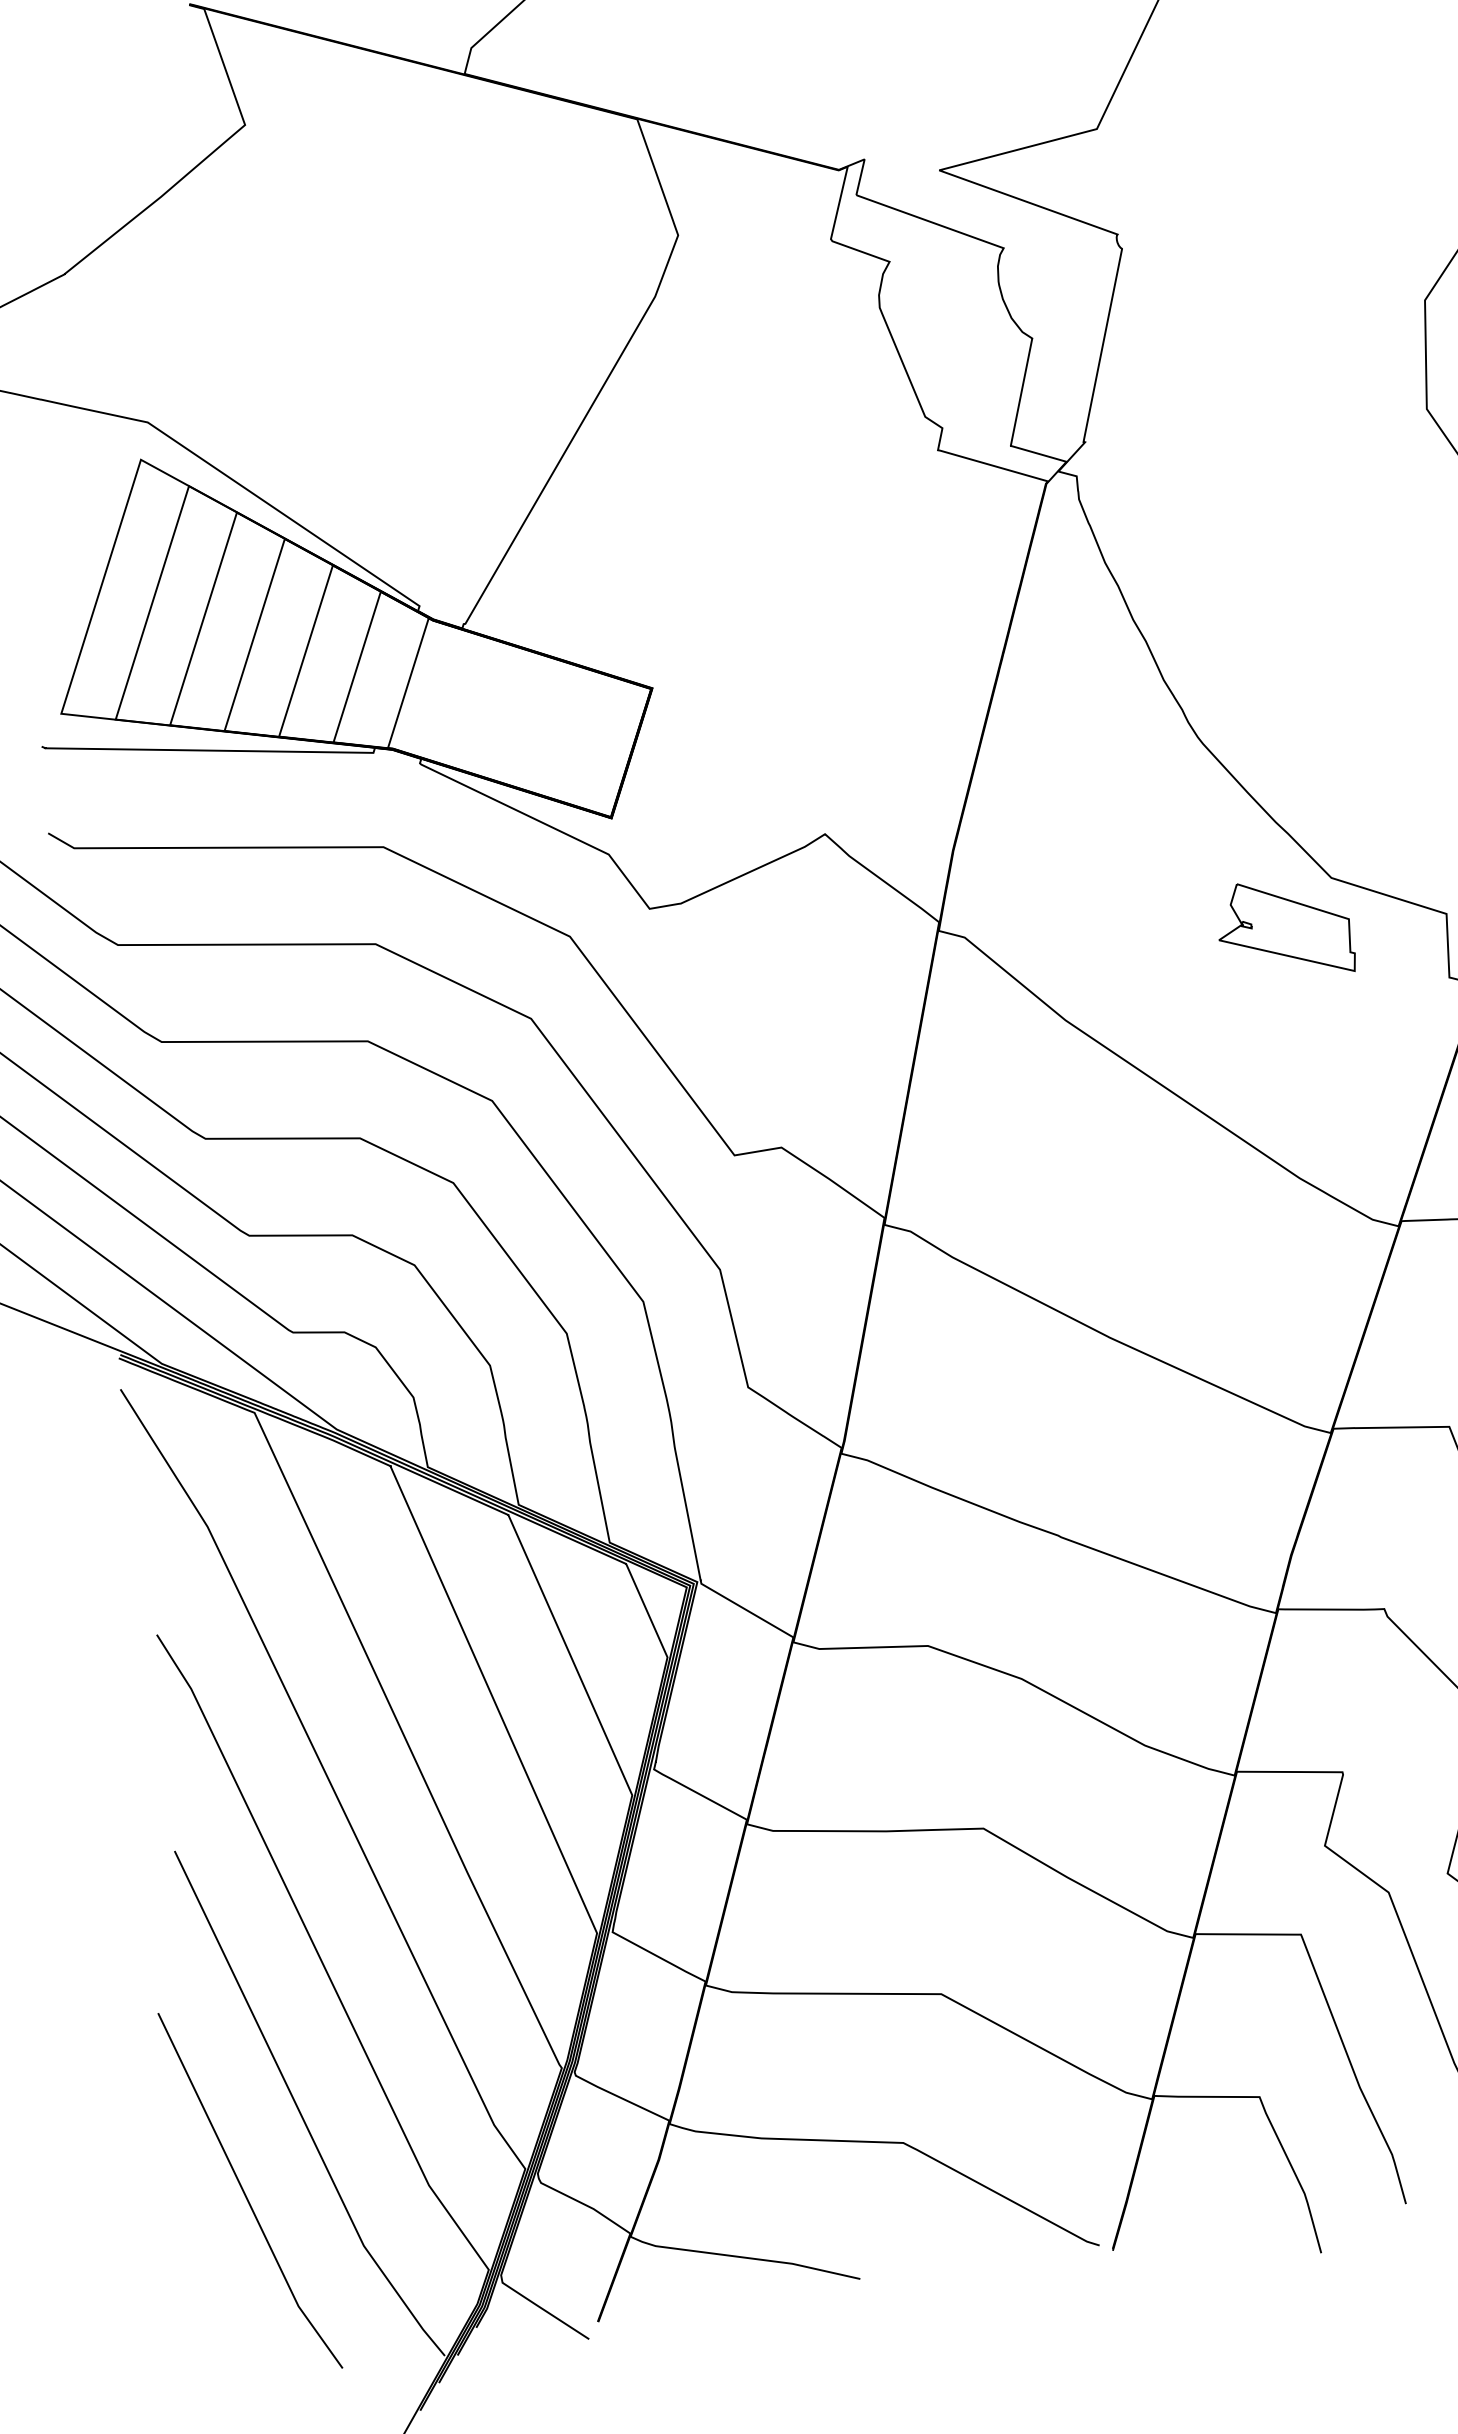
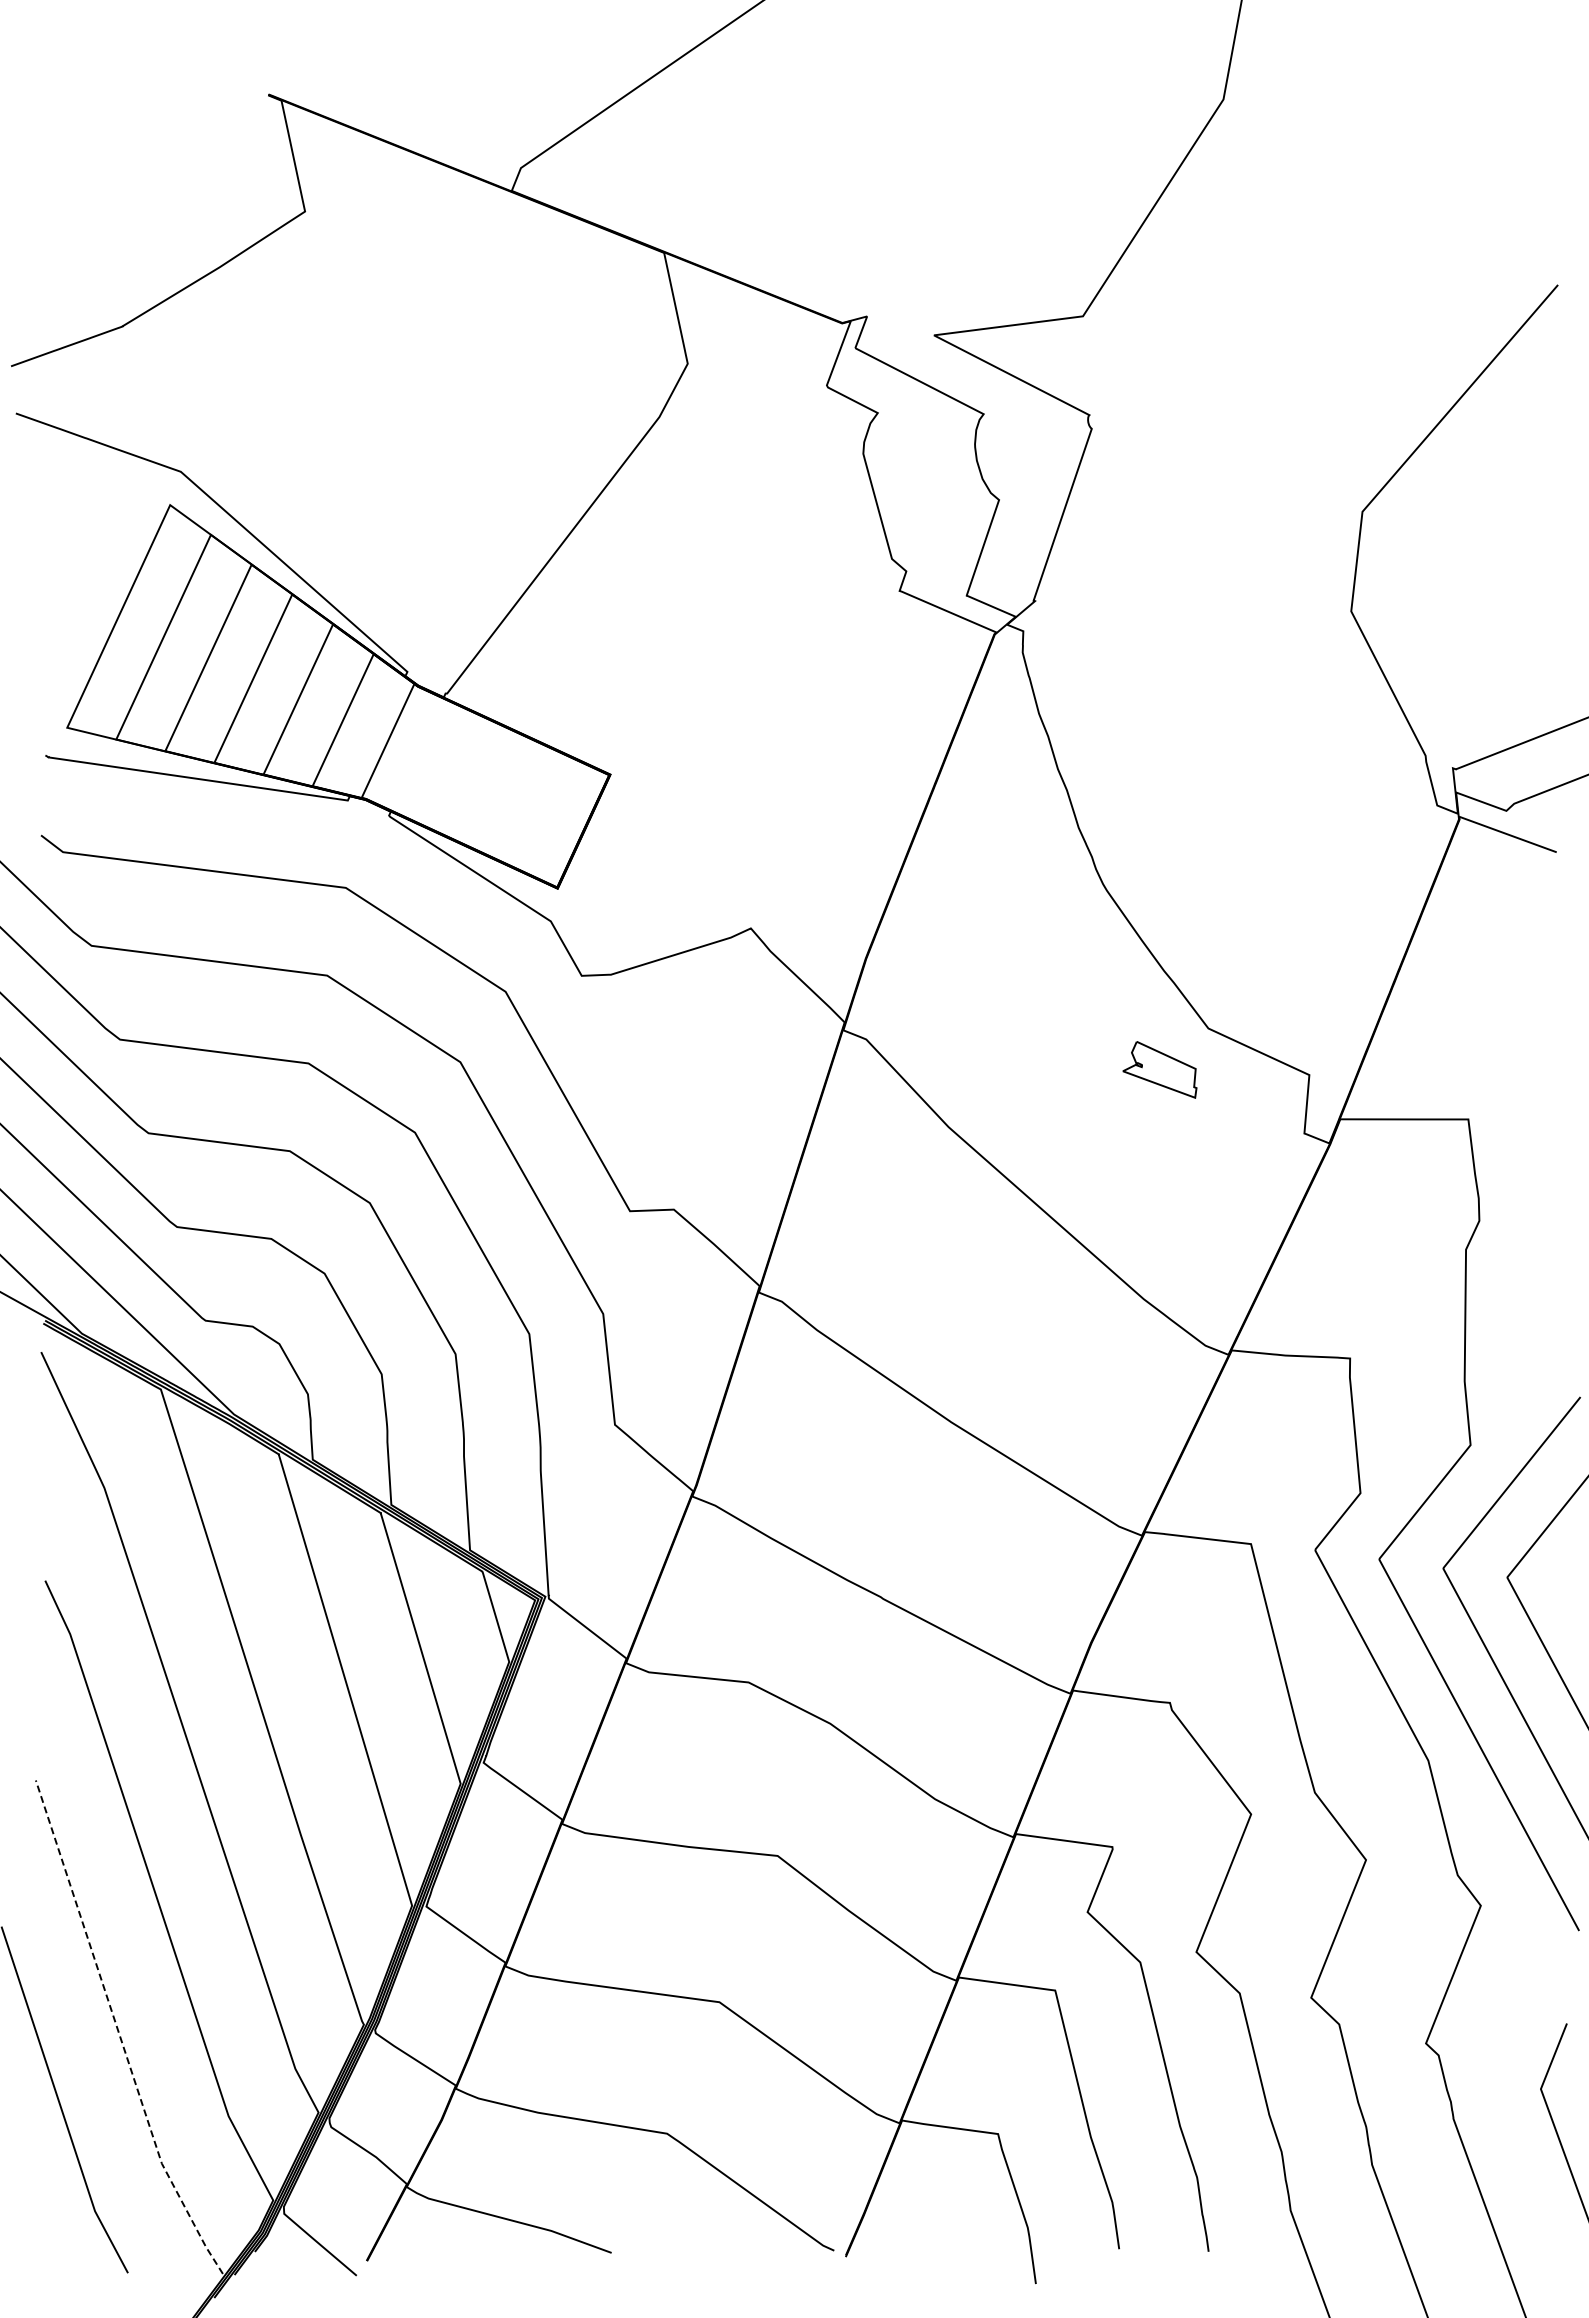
part: (1284, 928) -> (1159, 1069), size x0.6
line: (298, 2110) -> (118, 2032), solid -> dashed

